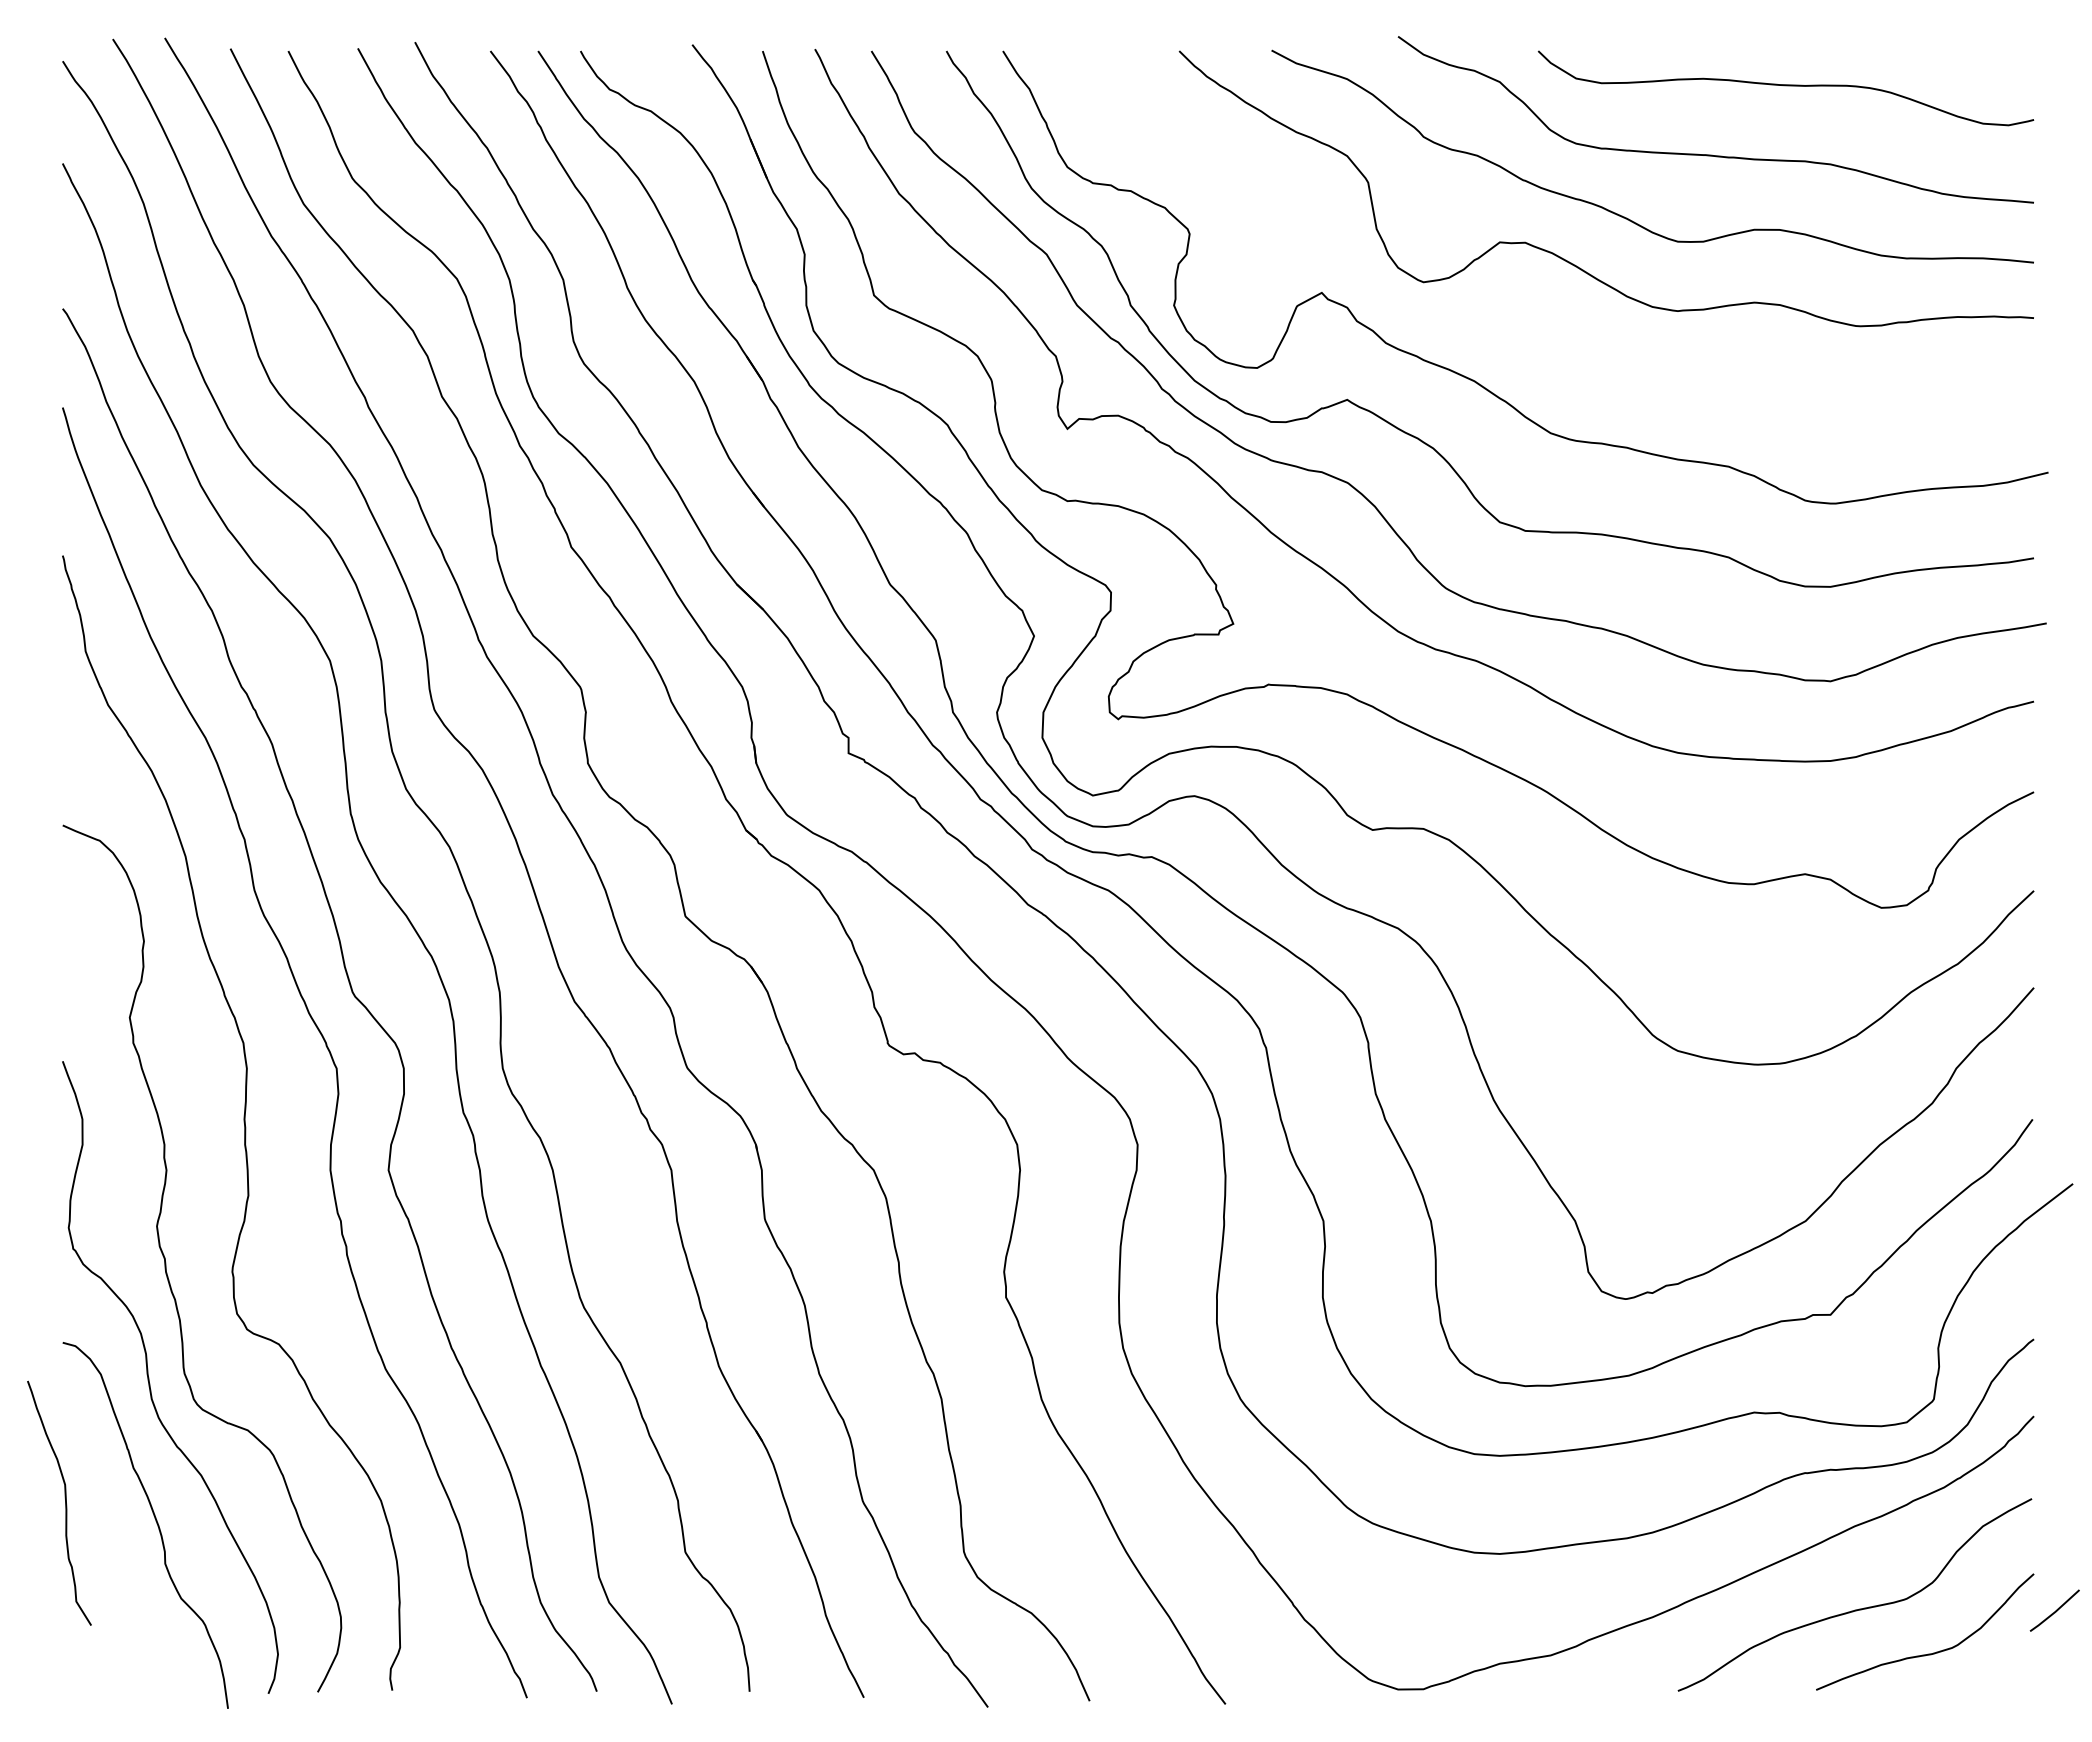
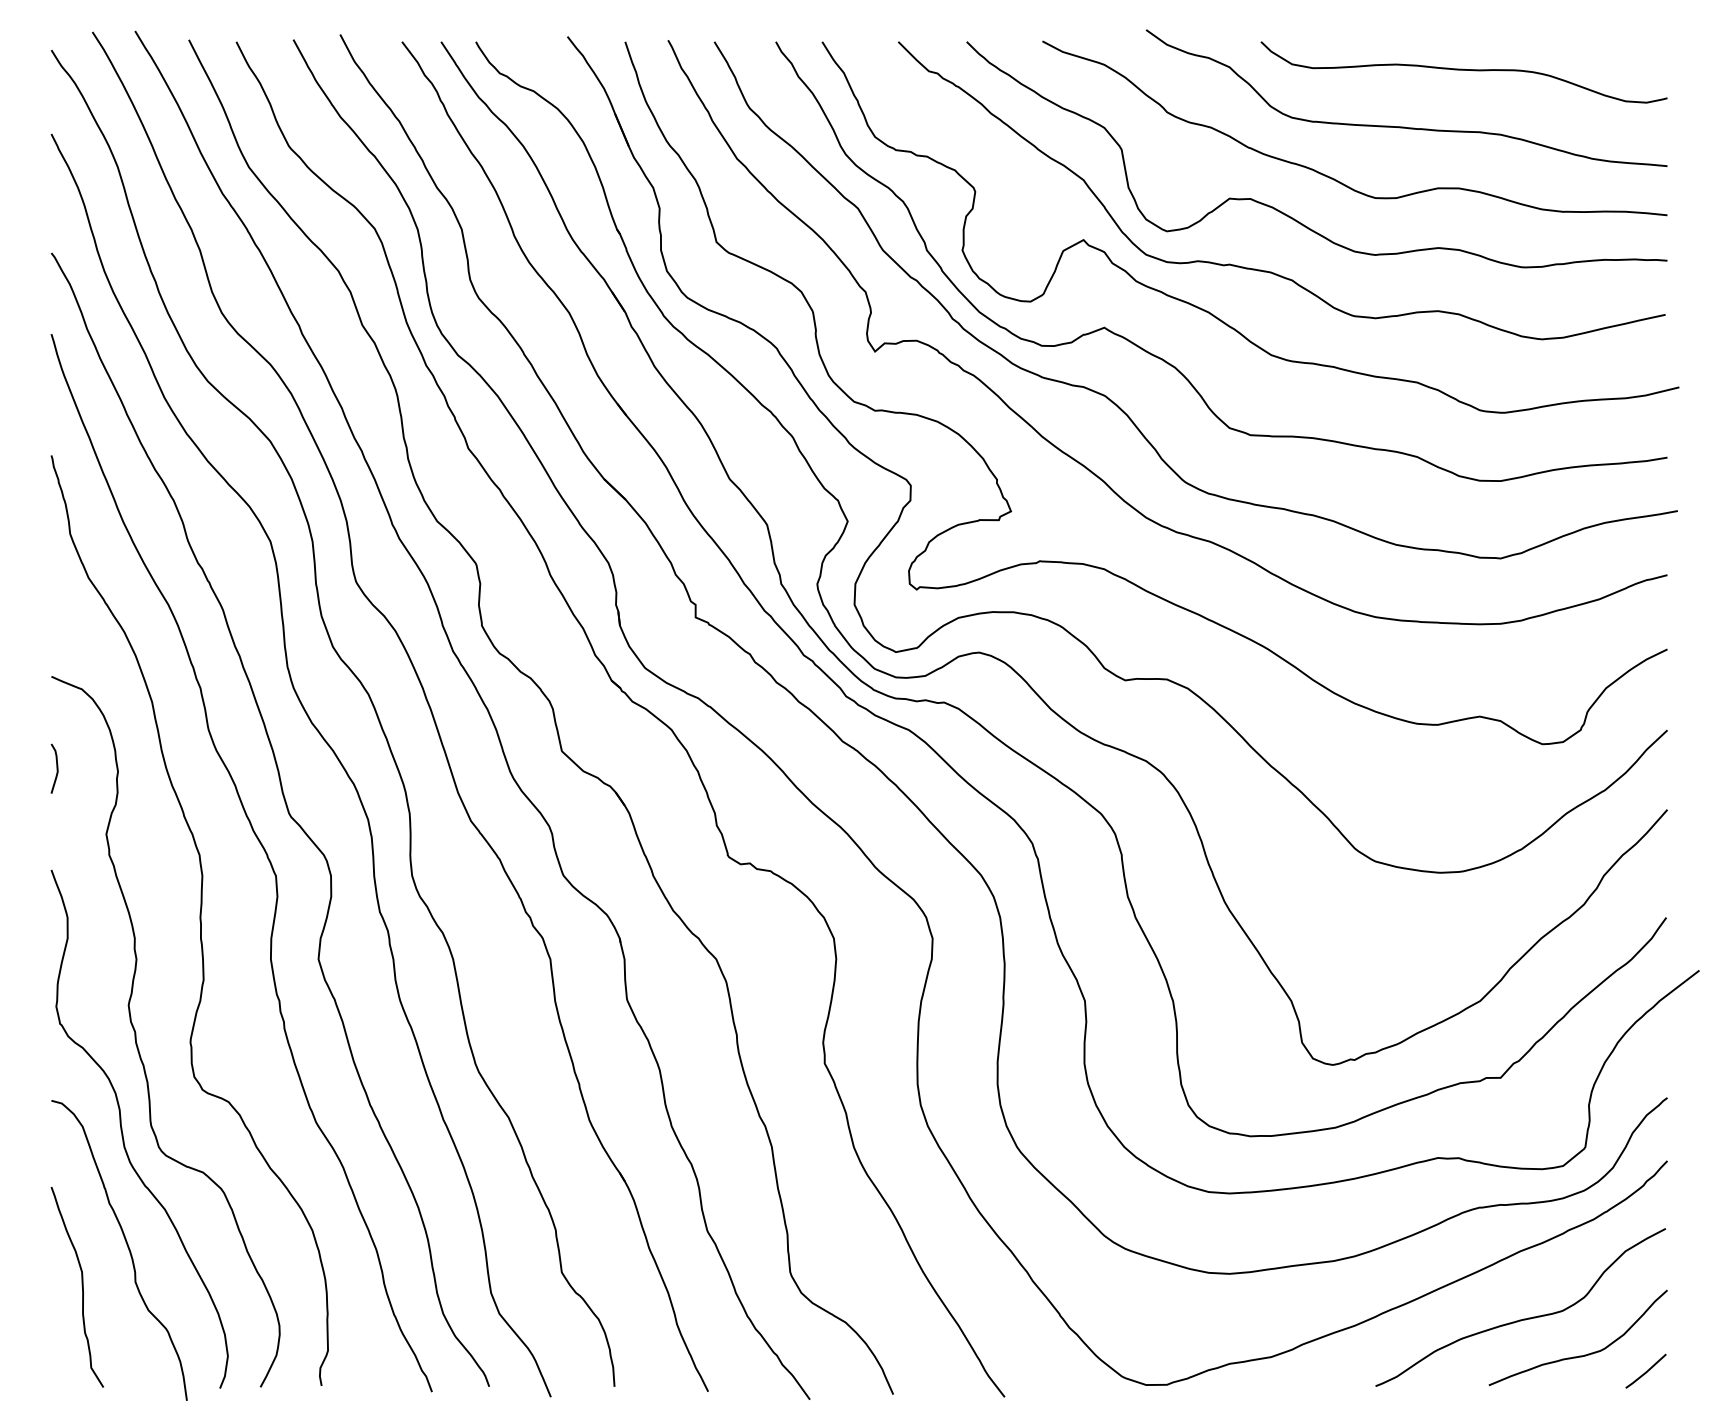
curve: (1546, 330) -> (1267, 270), added
curve: (69, 937) -> (56, 768), added
curve: (65, 1502) -> (82, 1286), moved
line: (2055, 1610) -> (1646, 1371), moved

